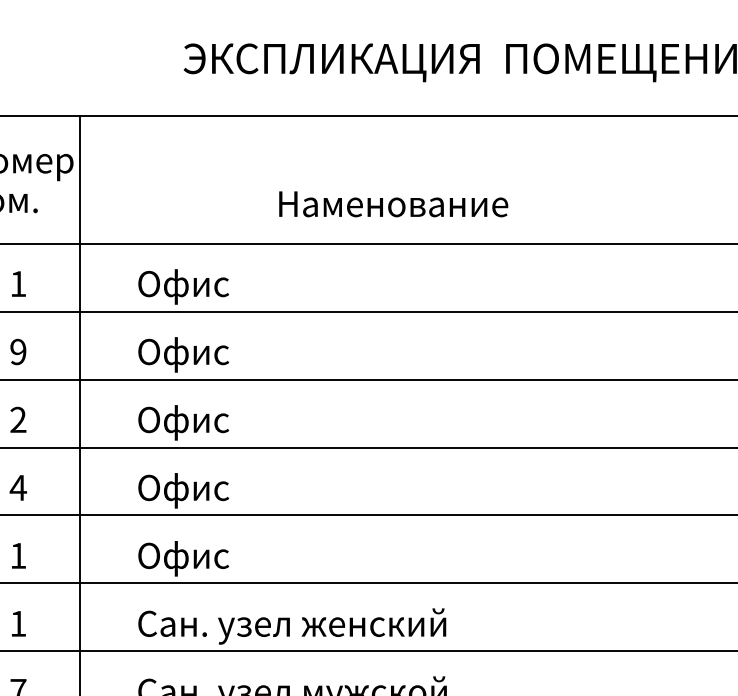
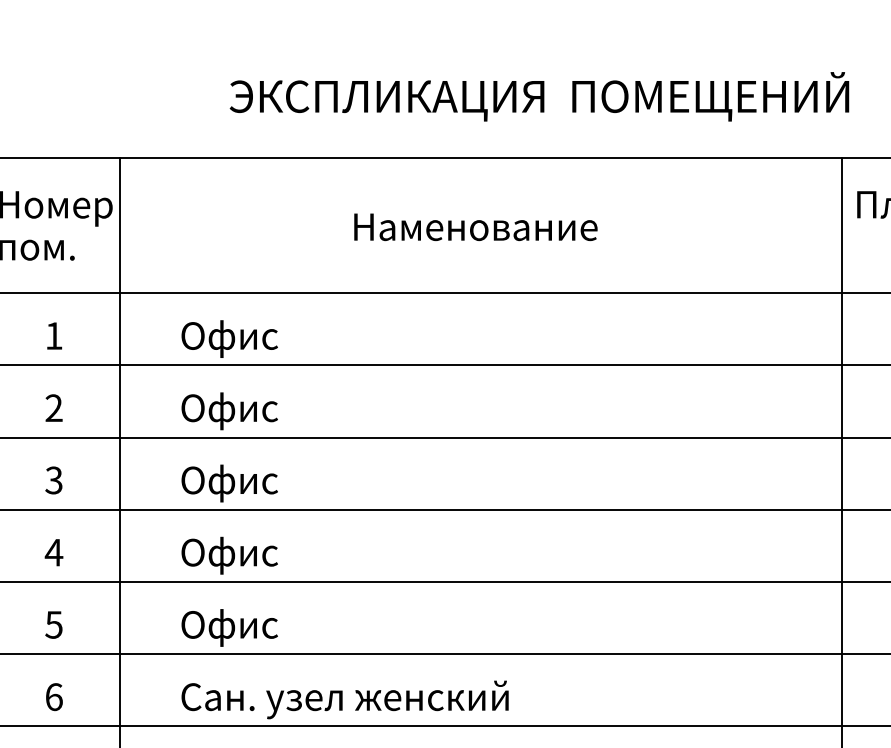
text: (393, 204) -> (475, 227), moved
text: (17, 352) -> (53, 408), 9 -> 2
text: (17, 420) -> (53, 480), 2 -> 3
text: (17, 555) -> (53, 624), 1 -> 5
text: (18, 624) -> (54, 697), 1 -> 6

